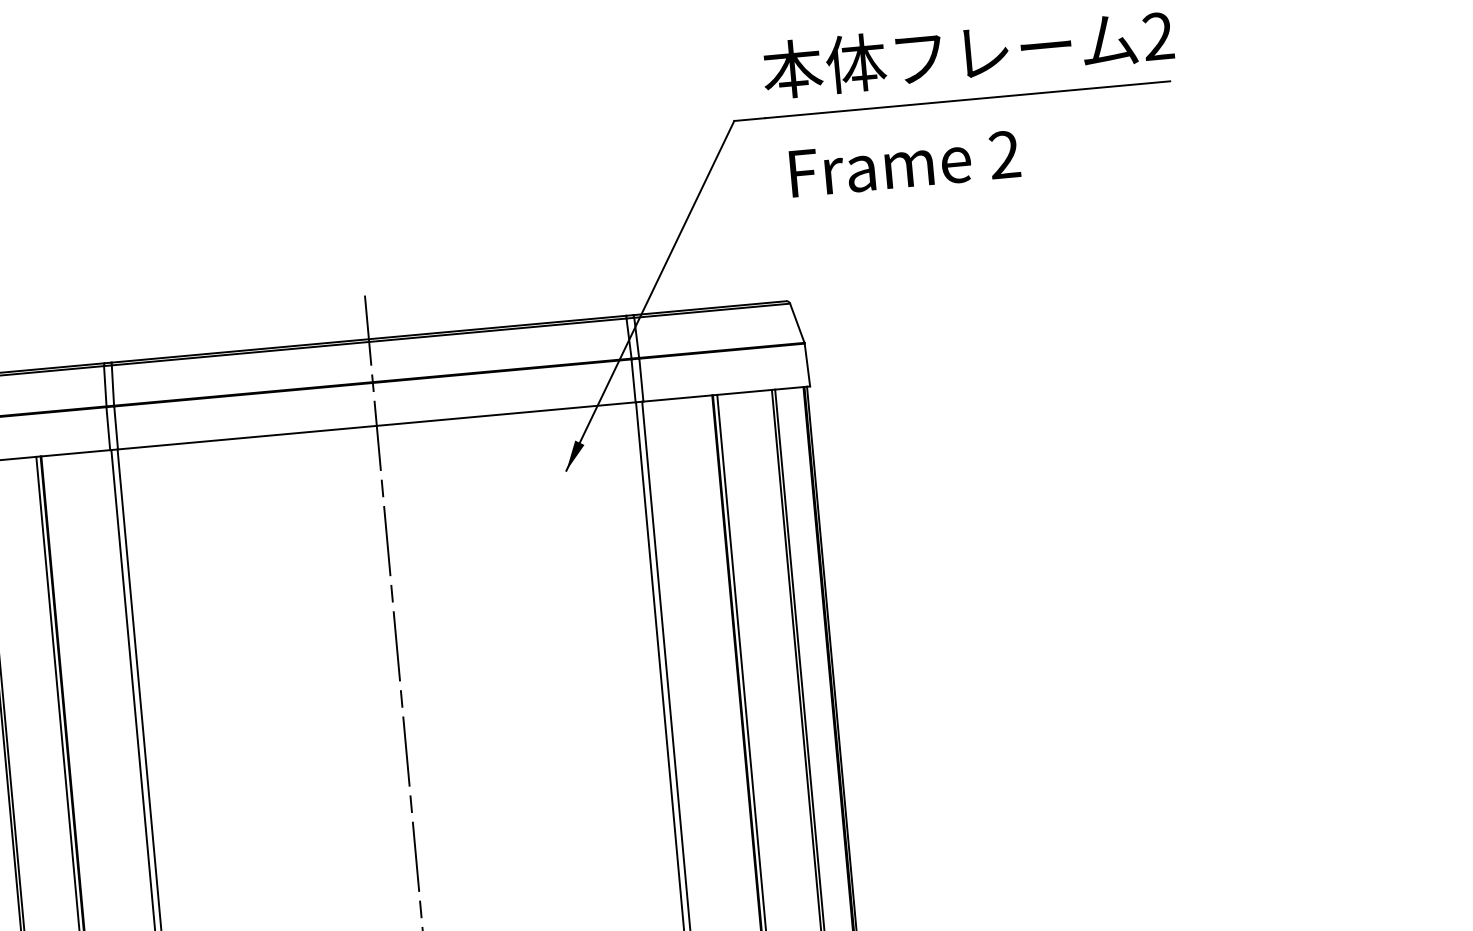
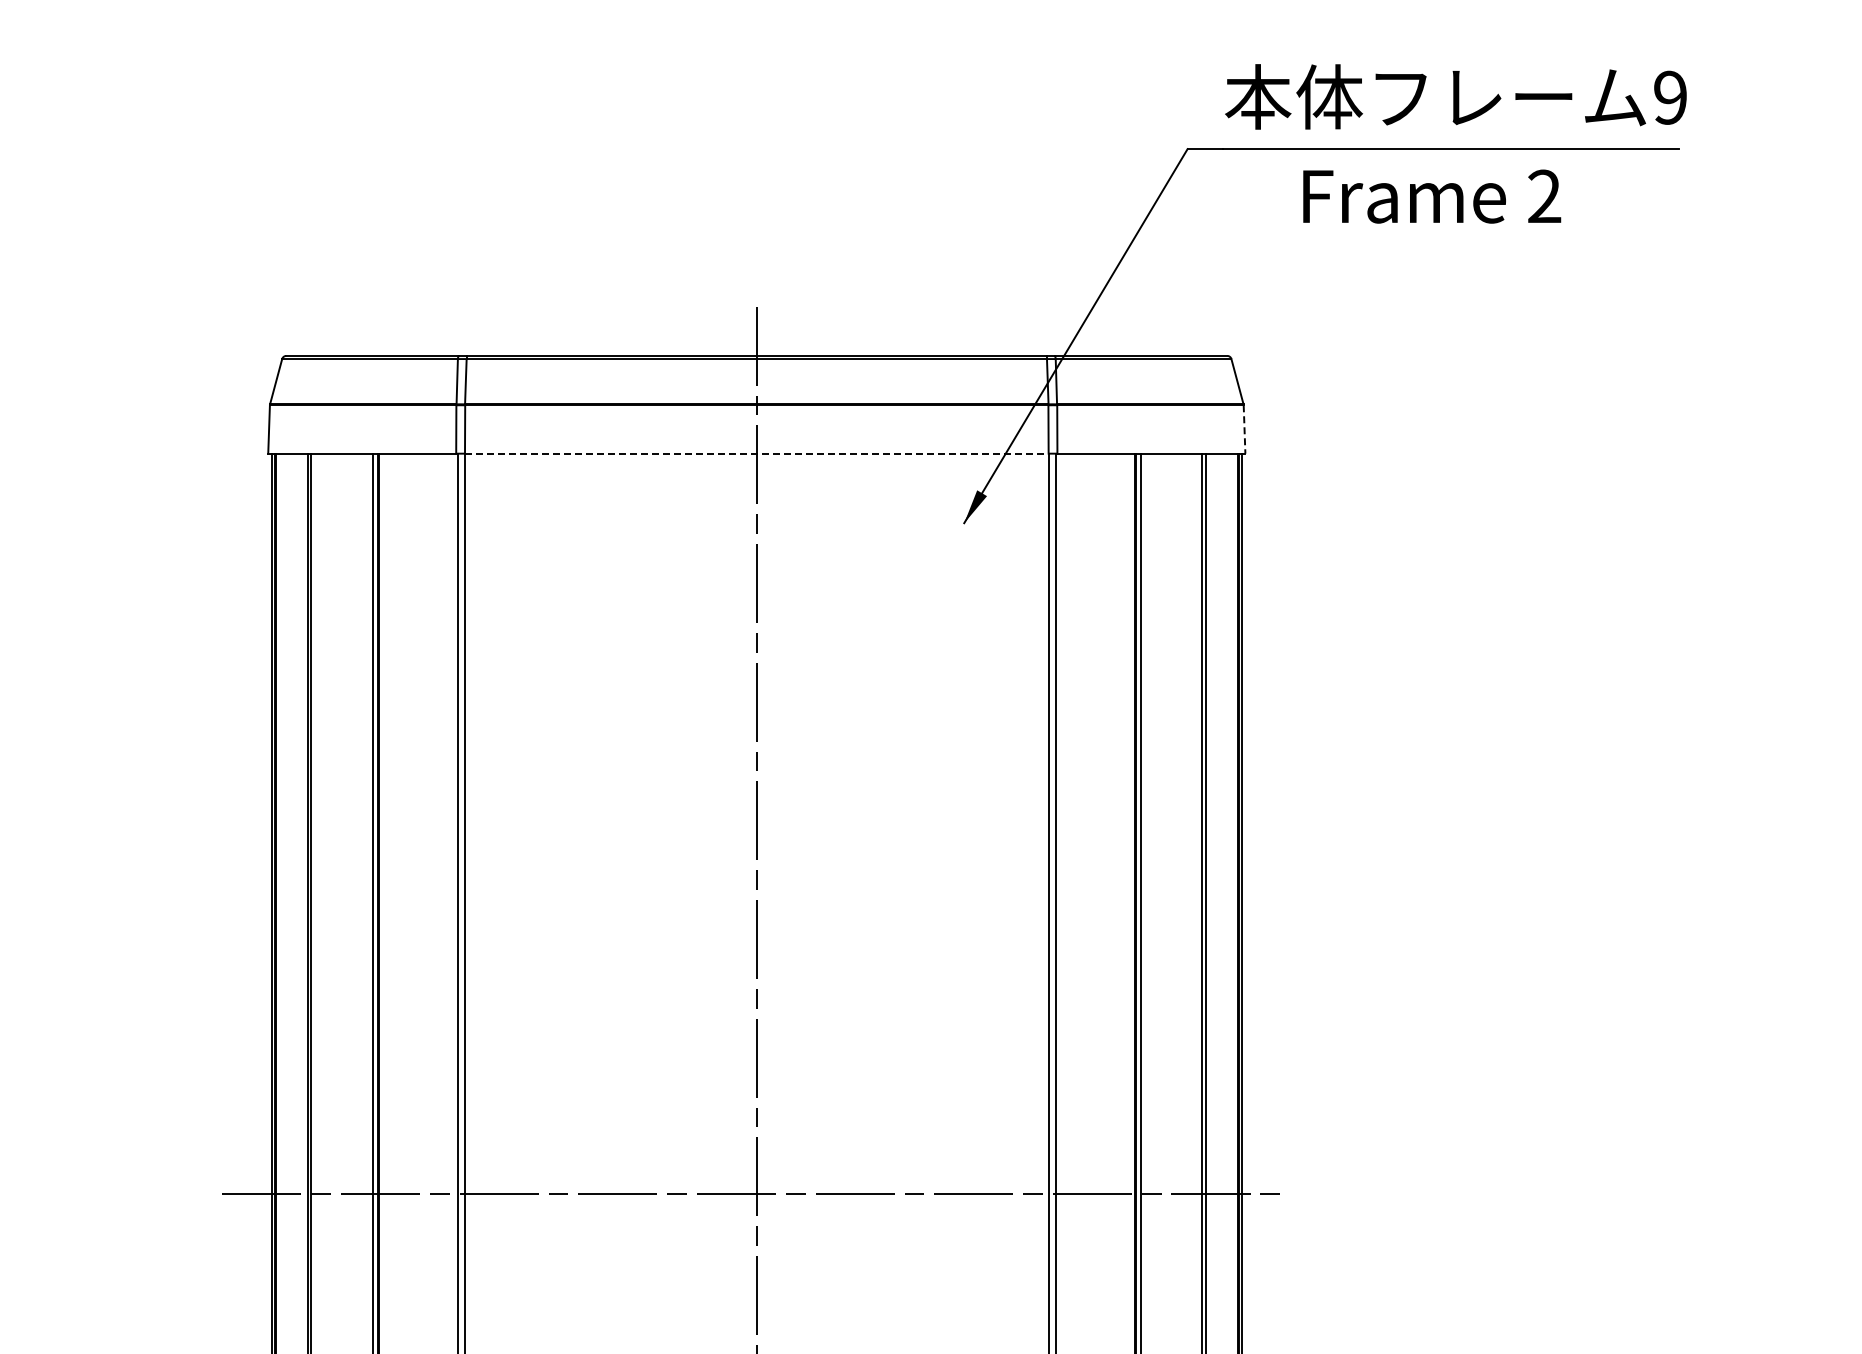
text: (1158, 36) -> (1670, 97), 2 -> 9
text: (905, 163) -> (1432, 196), moved
line: (807, 365) -> (1244, 429), solid -> dashed
line: (376, 425) -> (756, 453), solid -> dashed

